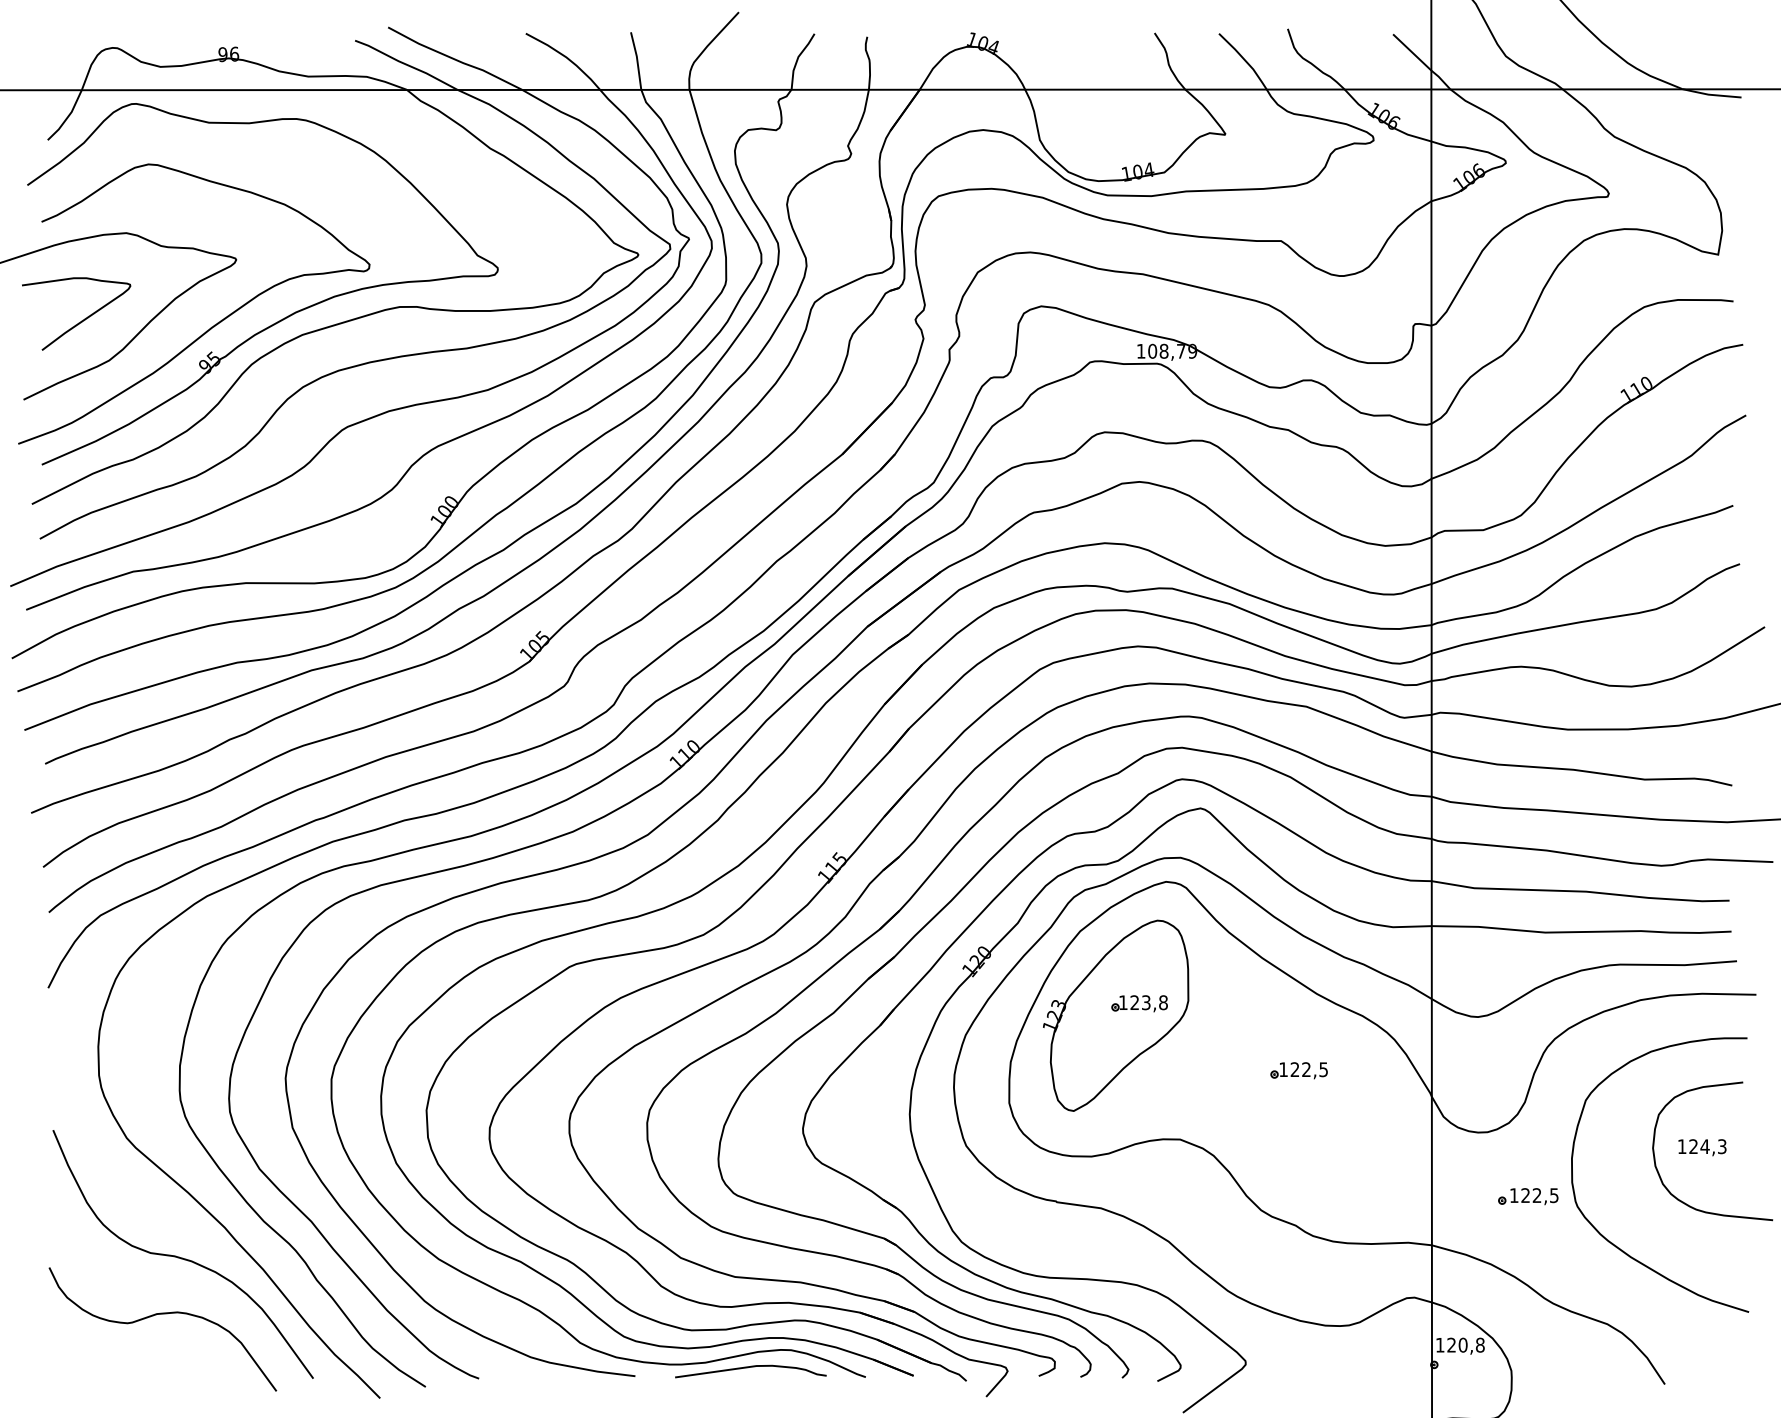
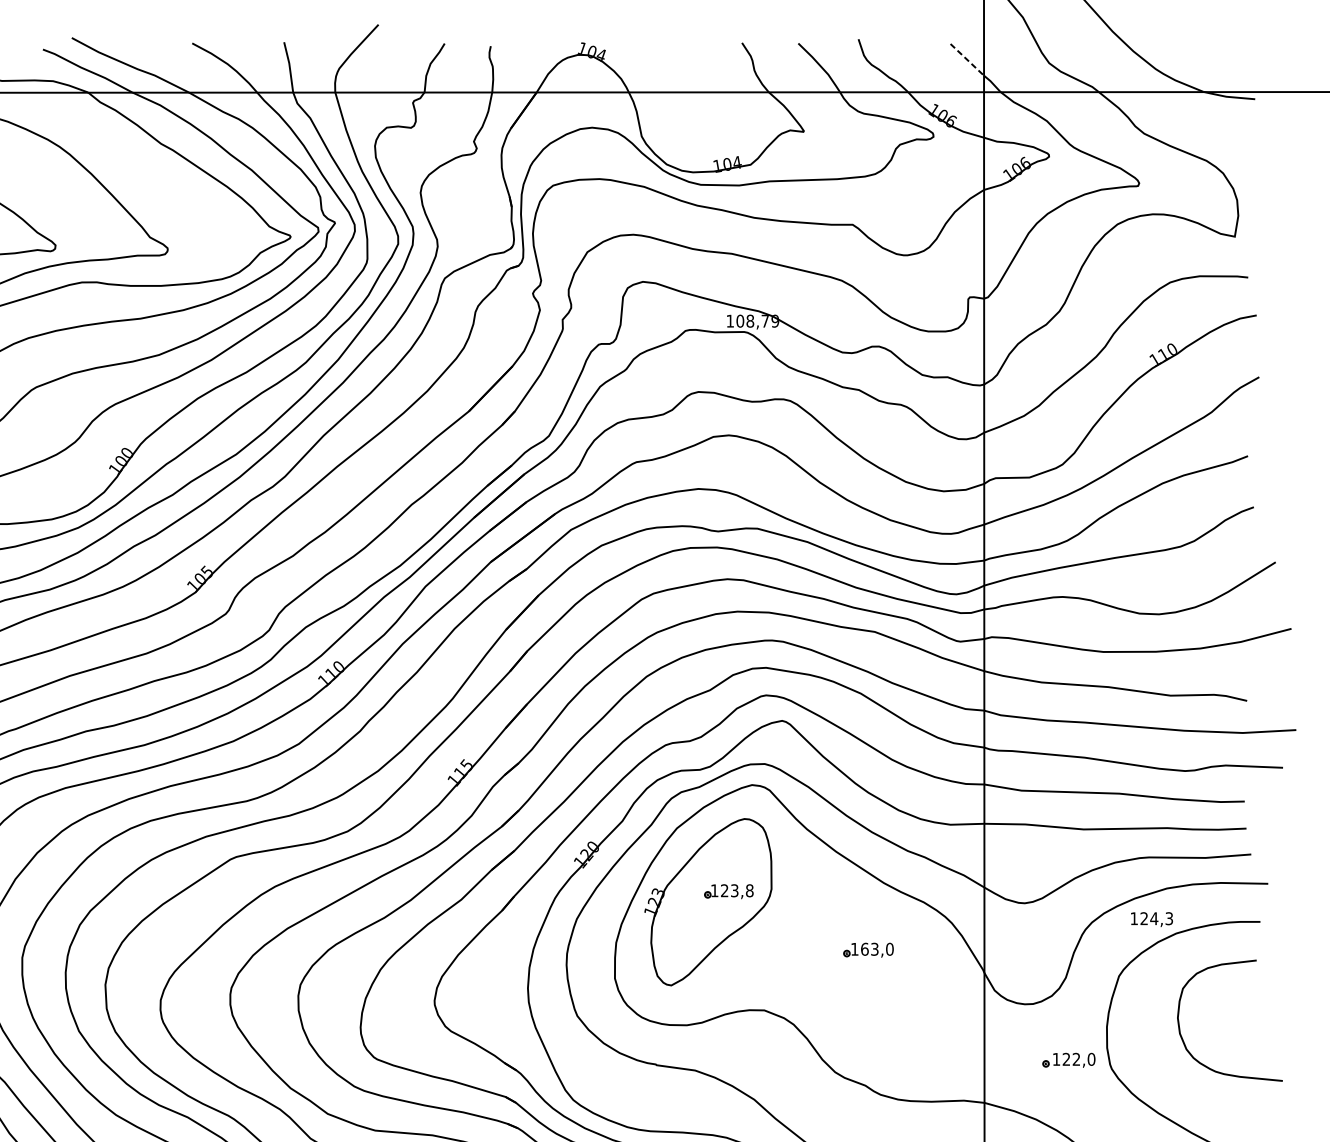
line: (1412, 52) -> (967, 59), solid -> dashed
text: (1309, 1069) -> (877, 949), 122,5 -> 163,0
text: (1702, 1147) -> (1152, 919), moved
text: (1553, 1195) -> (1090, 1059), 122,5 -> 122,0

